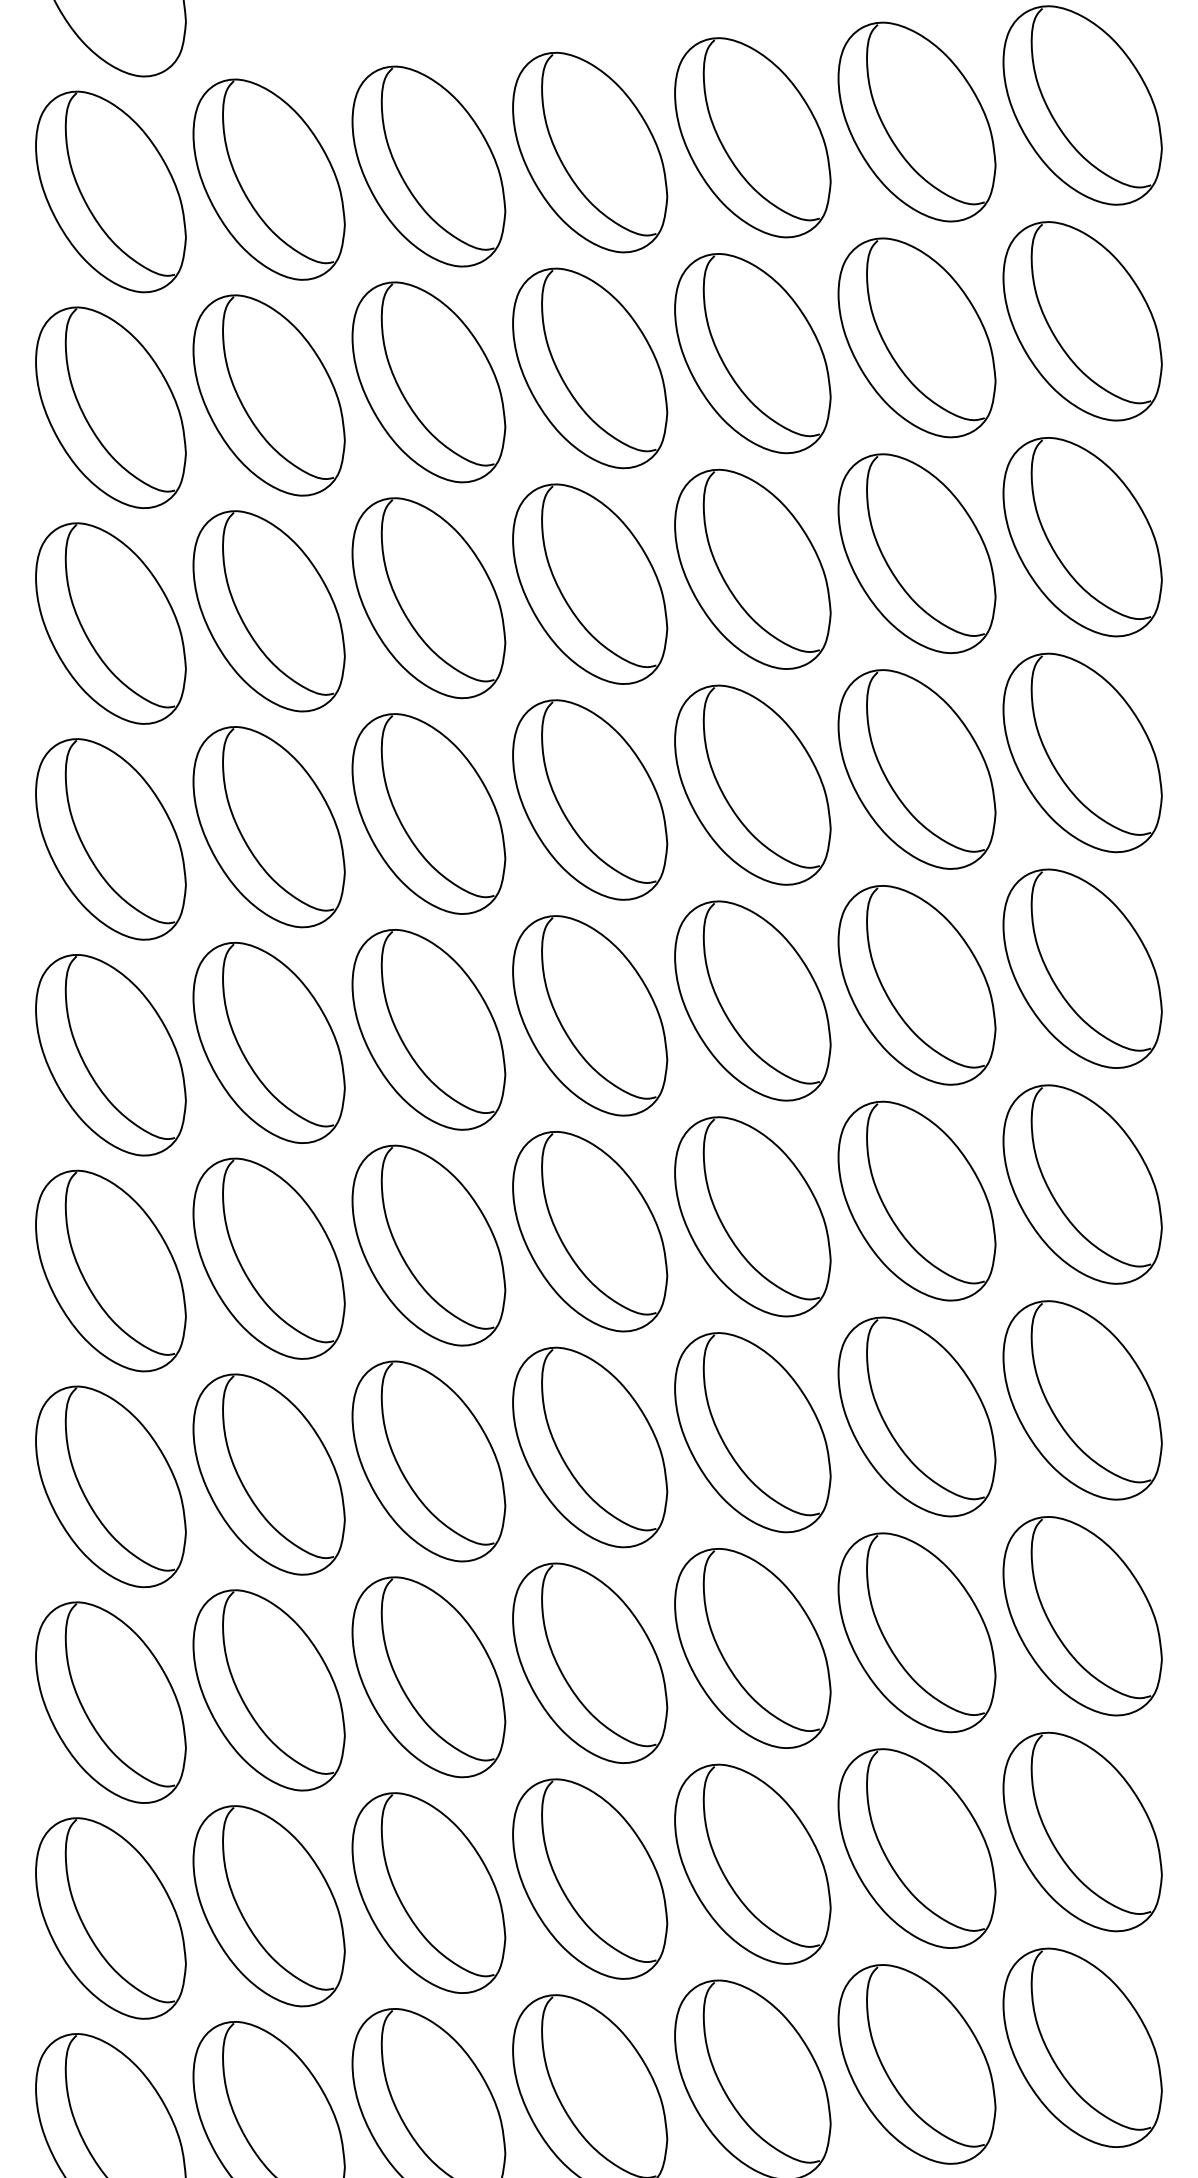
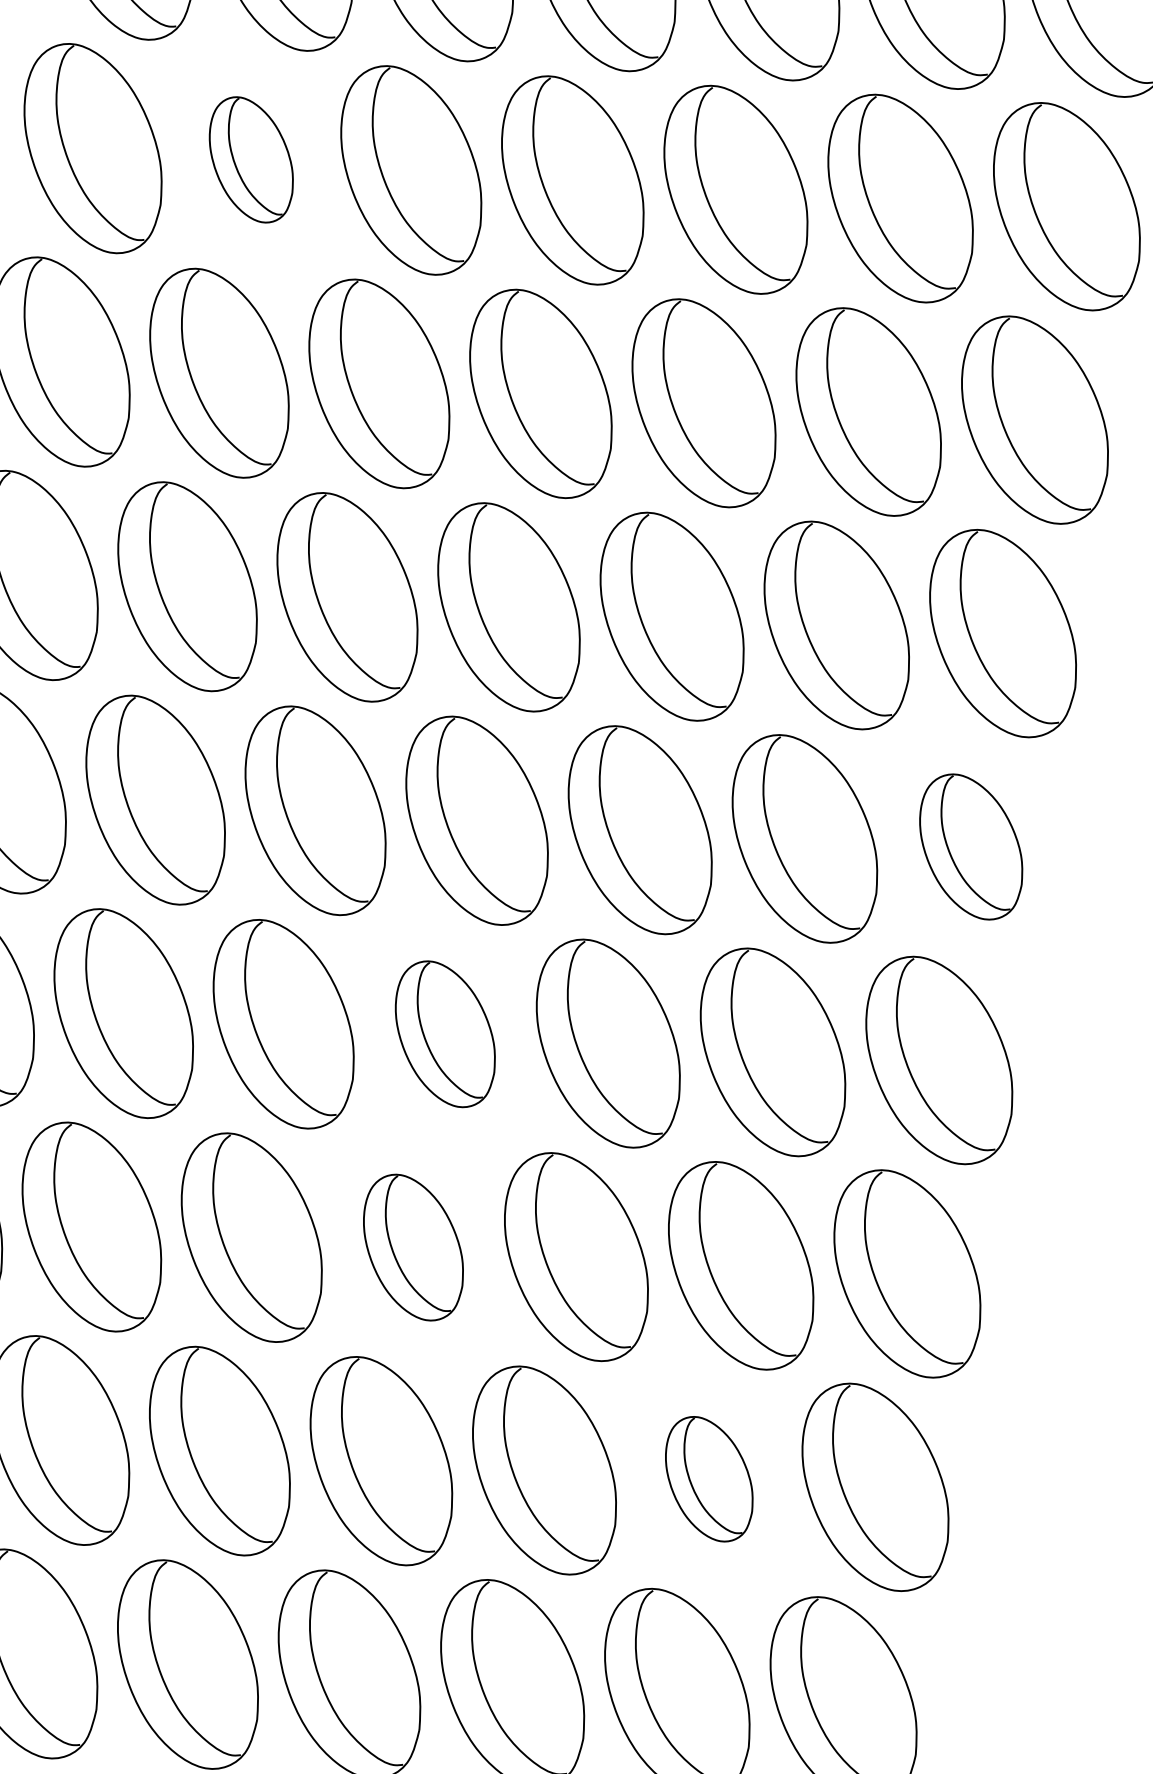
part: (268, 611) -> (250, 159), size x0.6
part: (1082, 1184) -> (971, 846), size x0.7
part: (590, 1447) -> (445, 1034), size x0.7
part: (590, 1662) -> (413, 1246), size x0.7
part: (916, 1848) -> (708, 1479), size x0.6

